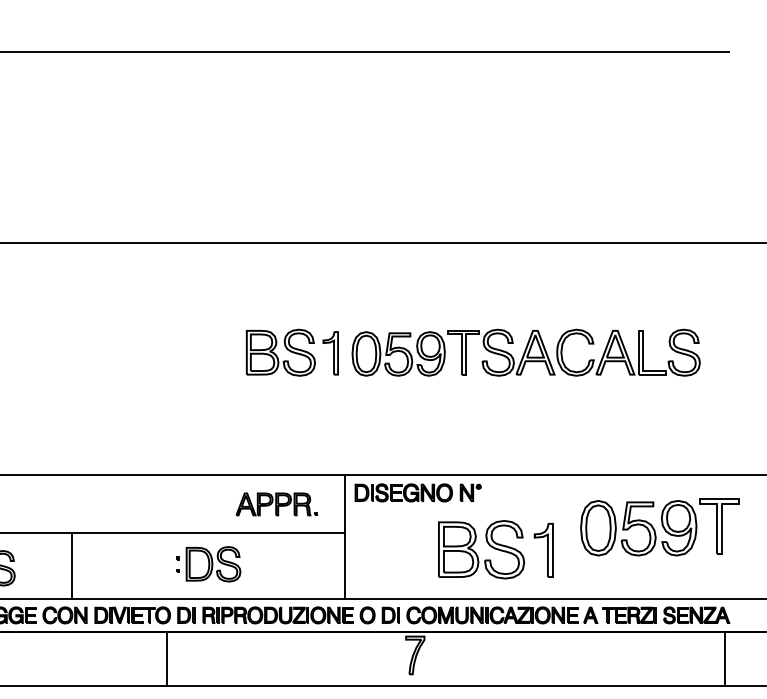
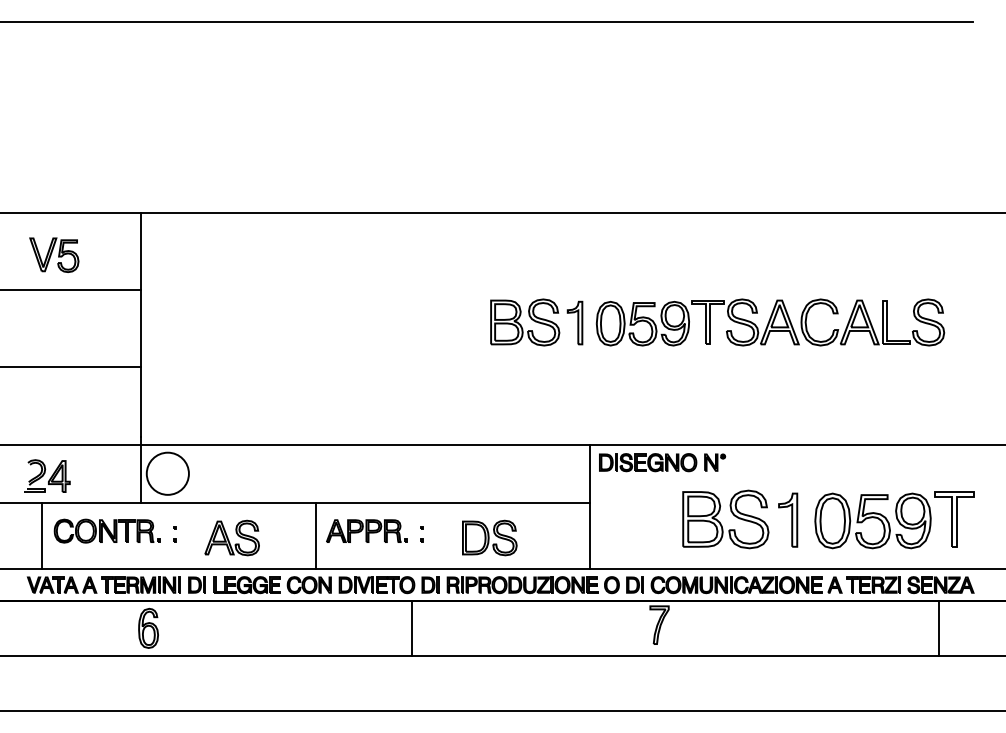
part: (276, 503) -> (366, 530), moved
part: (660, 527) -> (894, 520), moved
part: (213, 563) -> (489, 537), moved
line: (725, 658) -> (938, 628), moved

